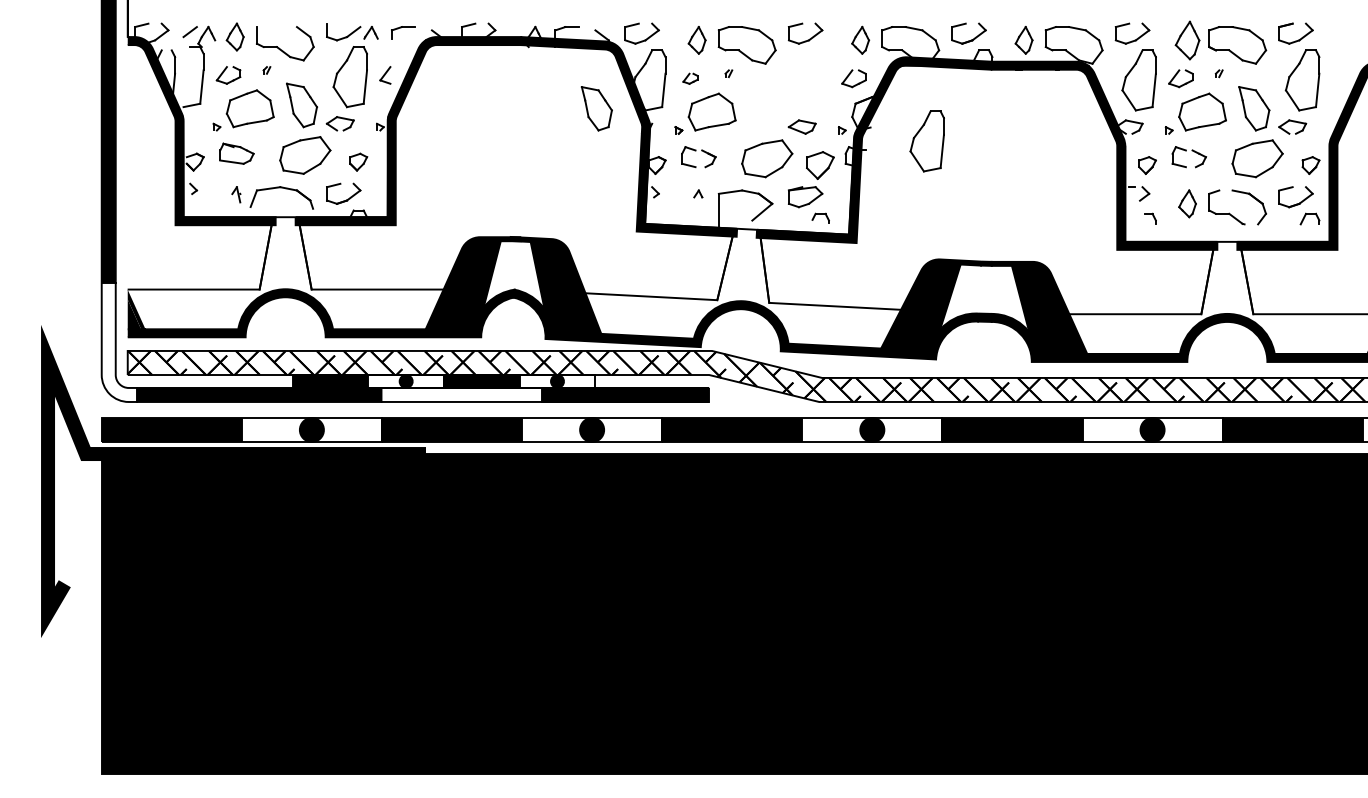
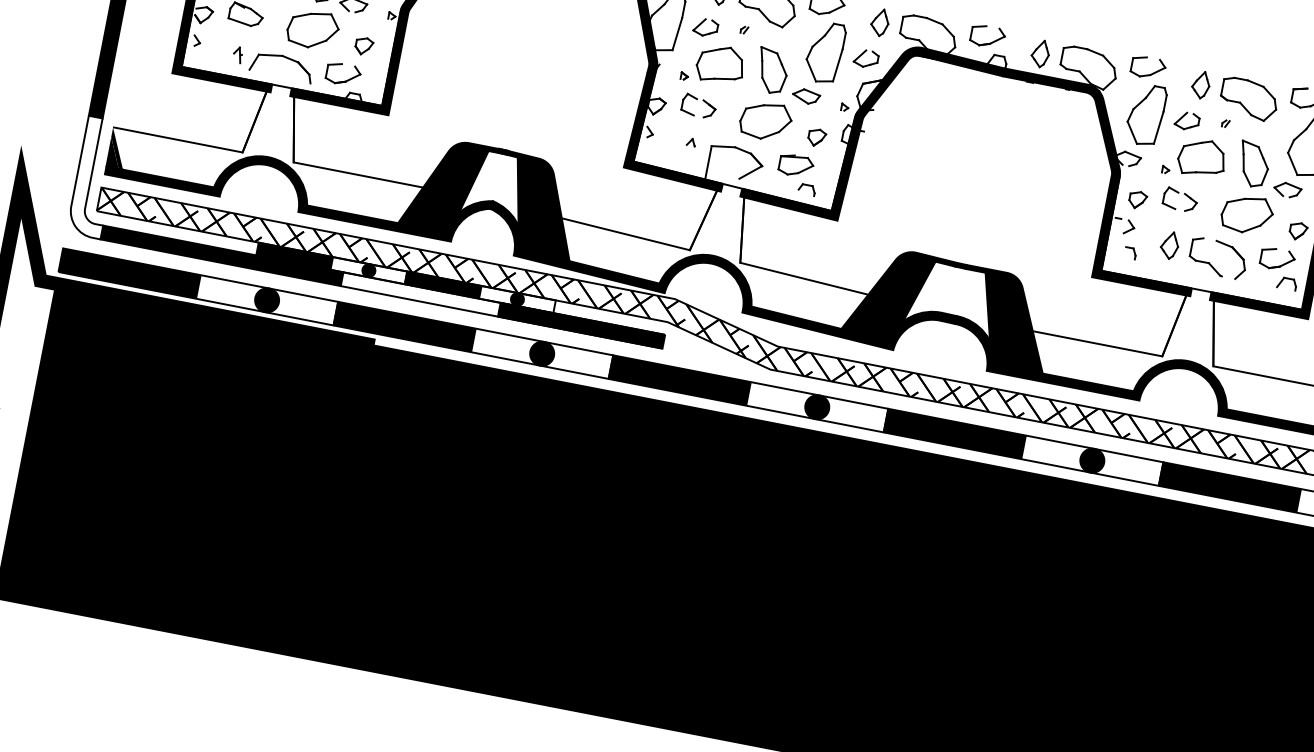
part: (1187, 39) -> (1201, 84), size x0.71
part: (690, 78) -> (705, 27), size x1.67
part: (596, 108) -> (771, 70), moved
part: (926, 141) -> (824, 52), moved
part: (820, 165) -> (816, 137), size x0.62

